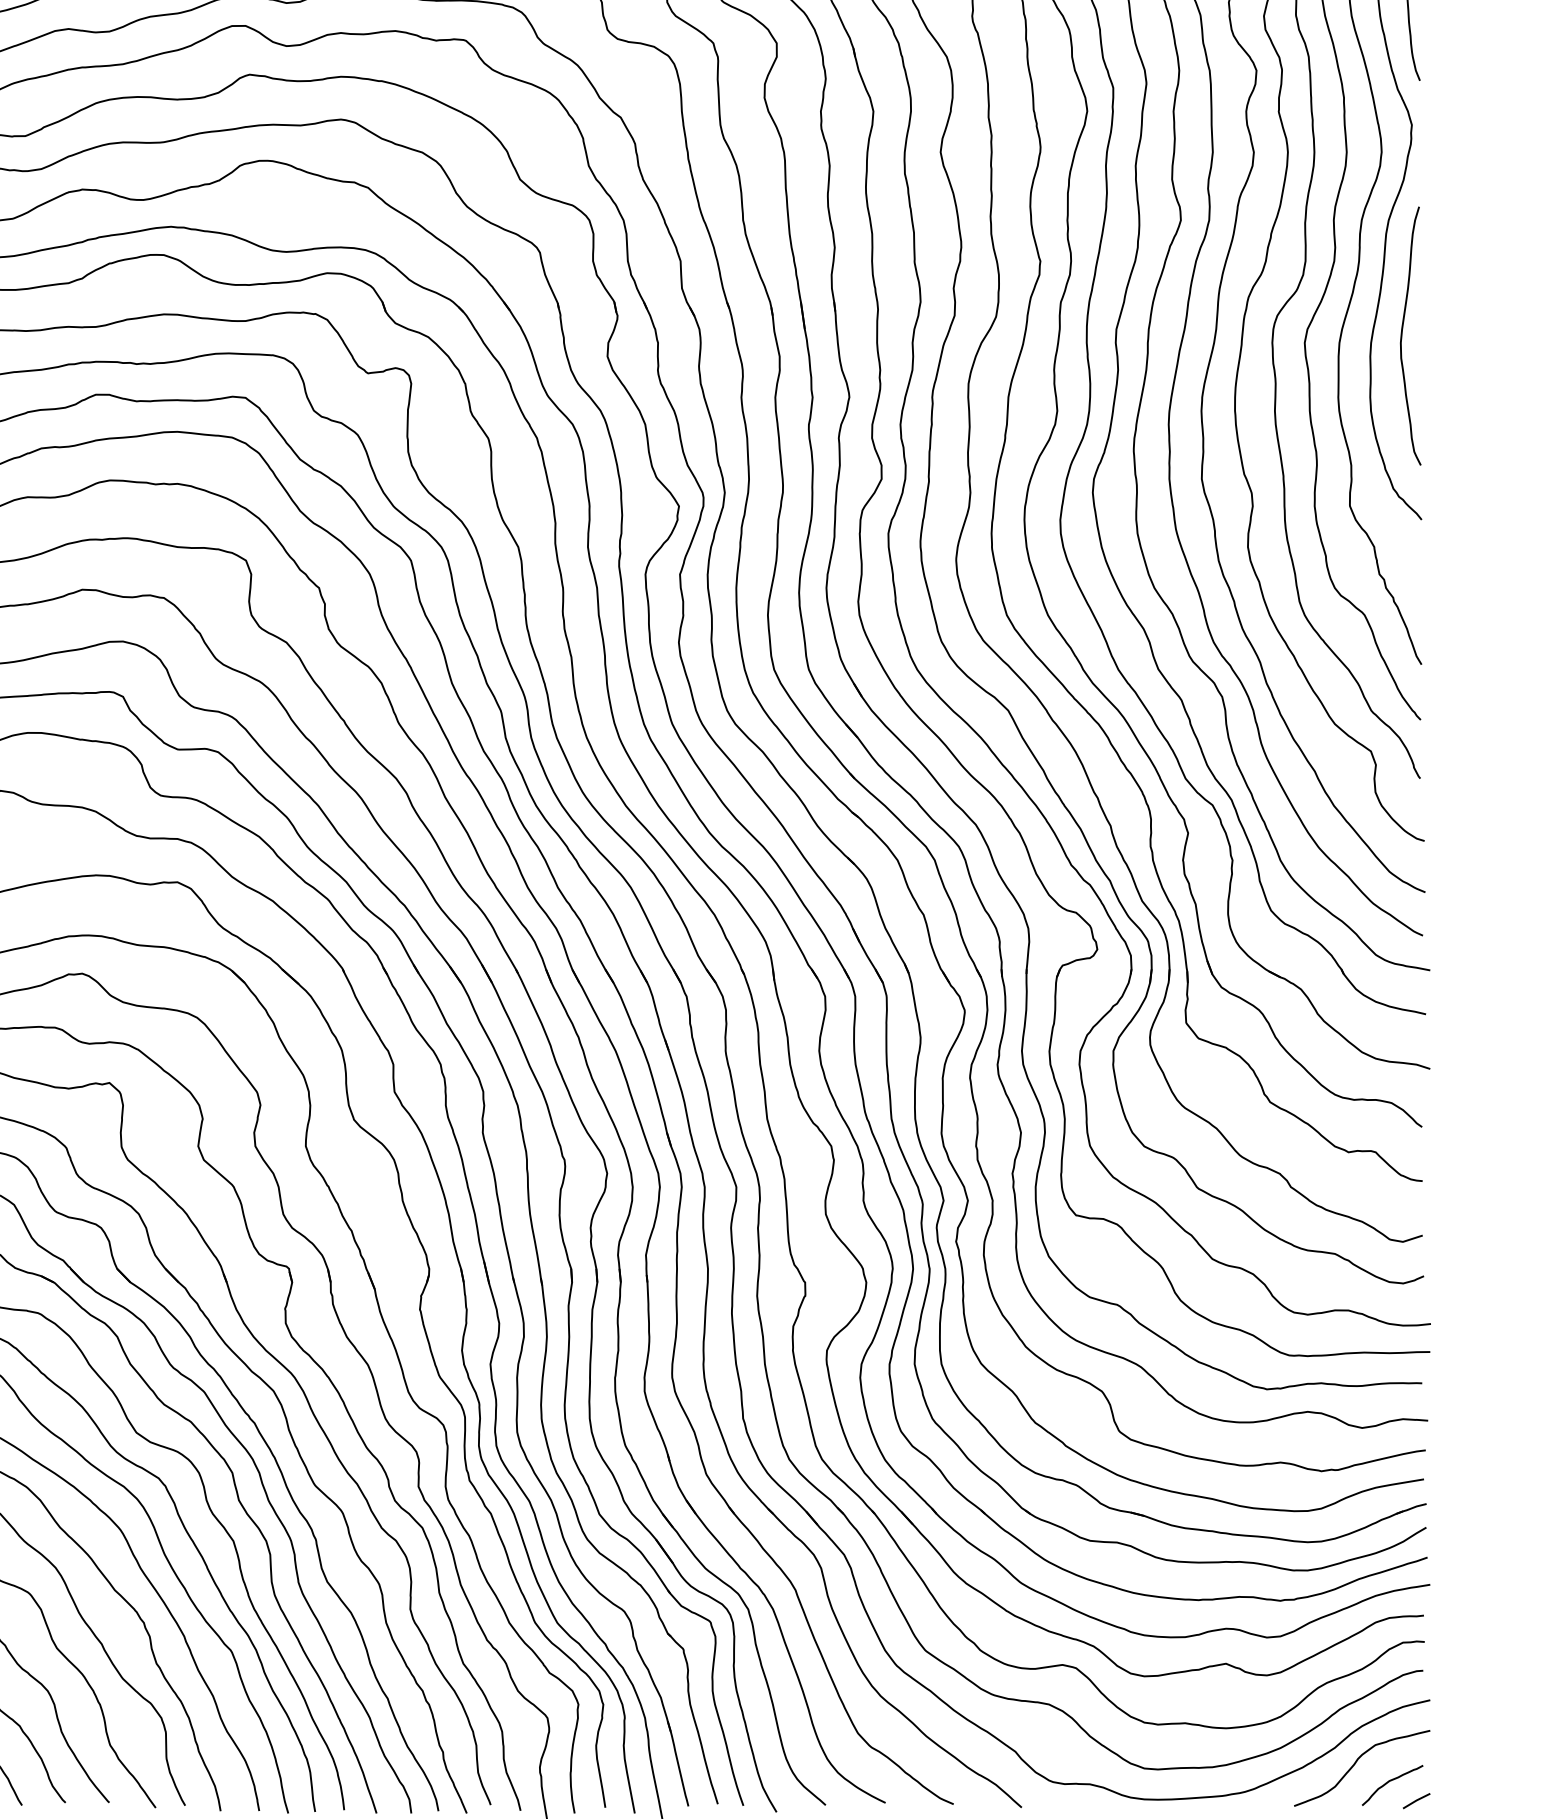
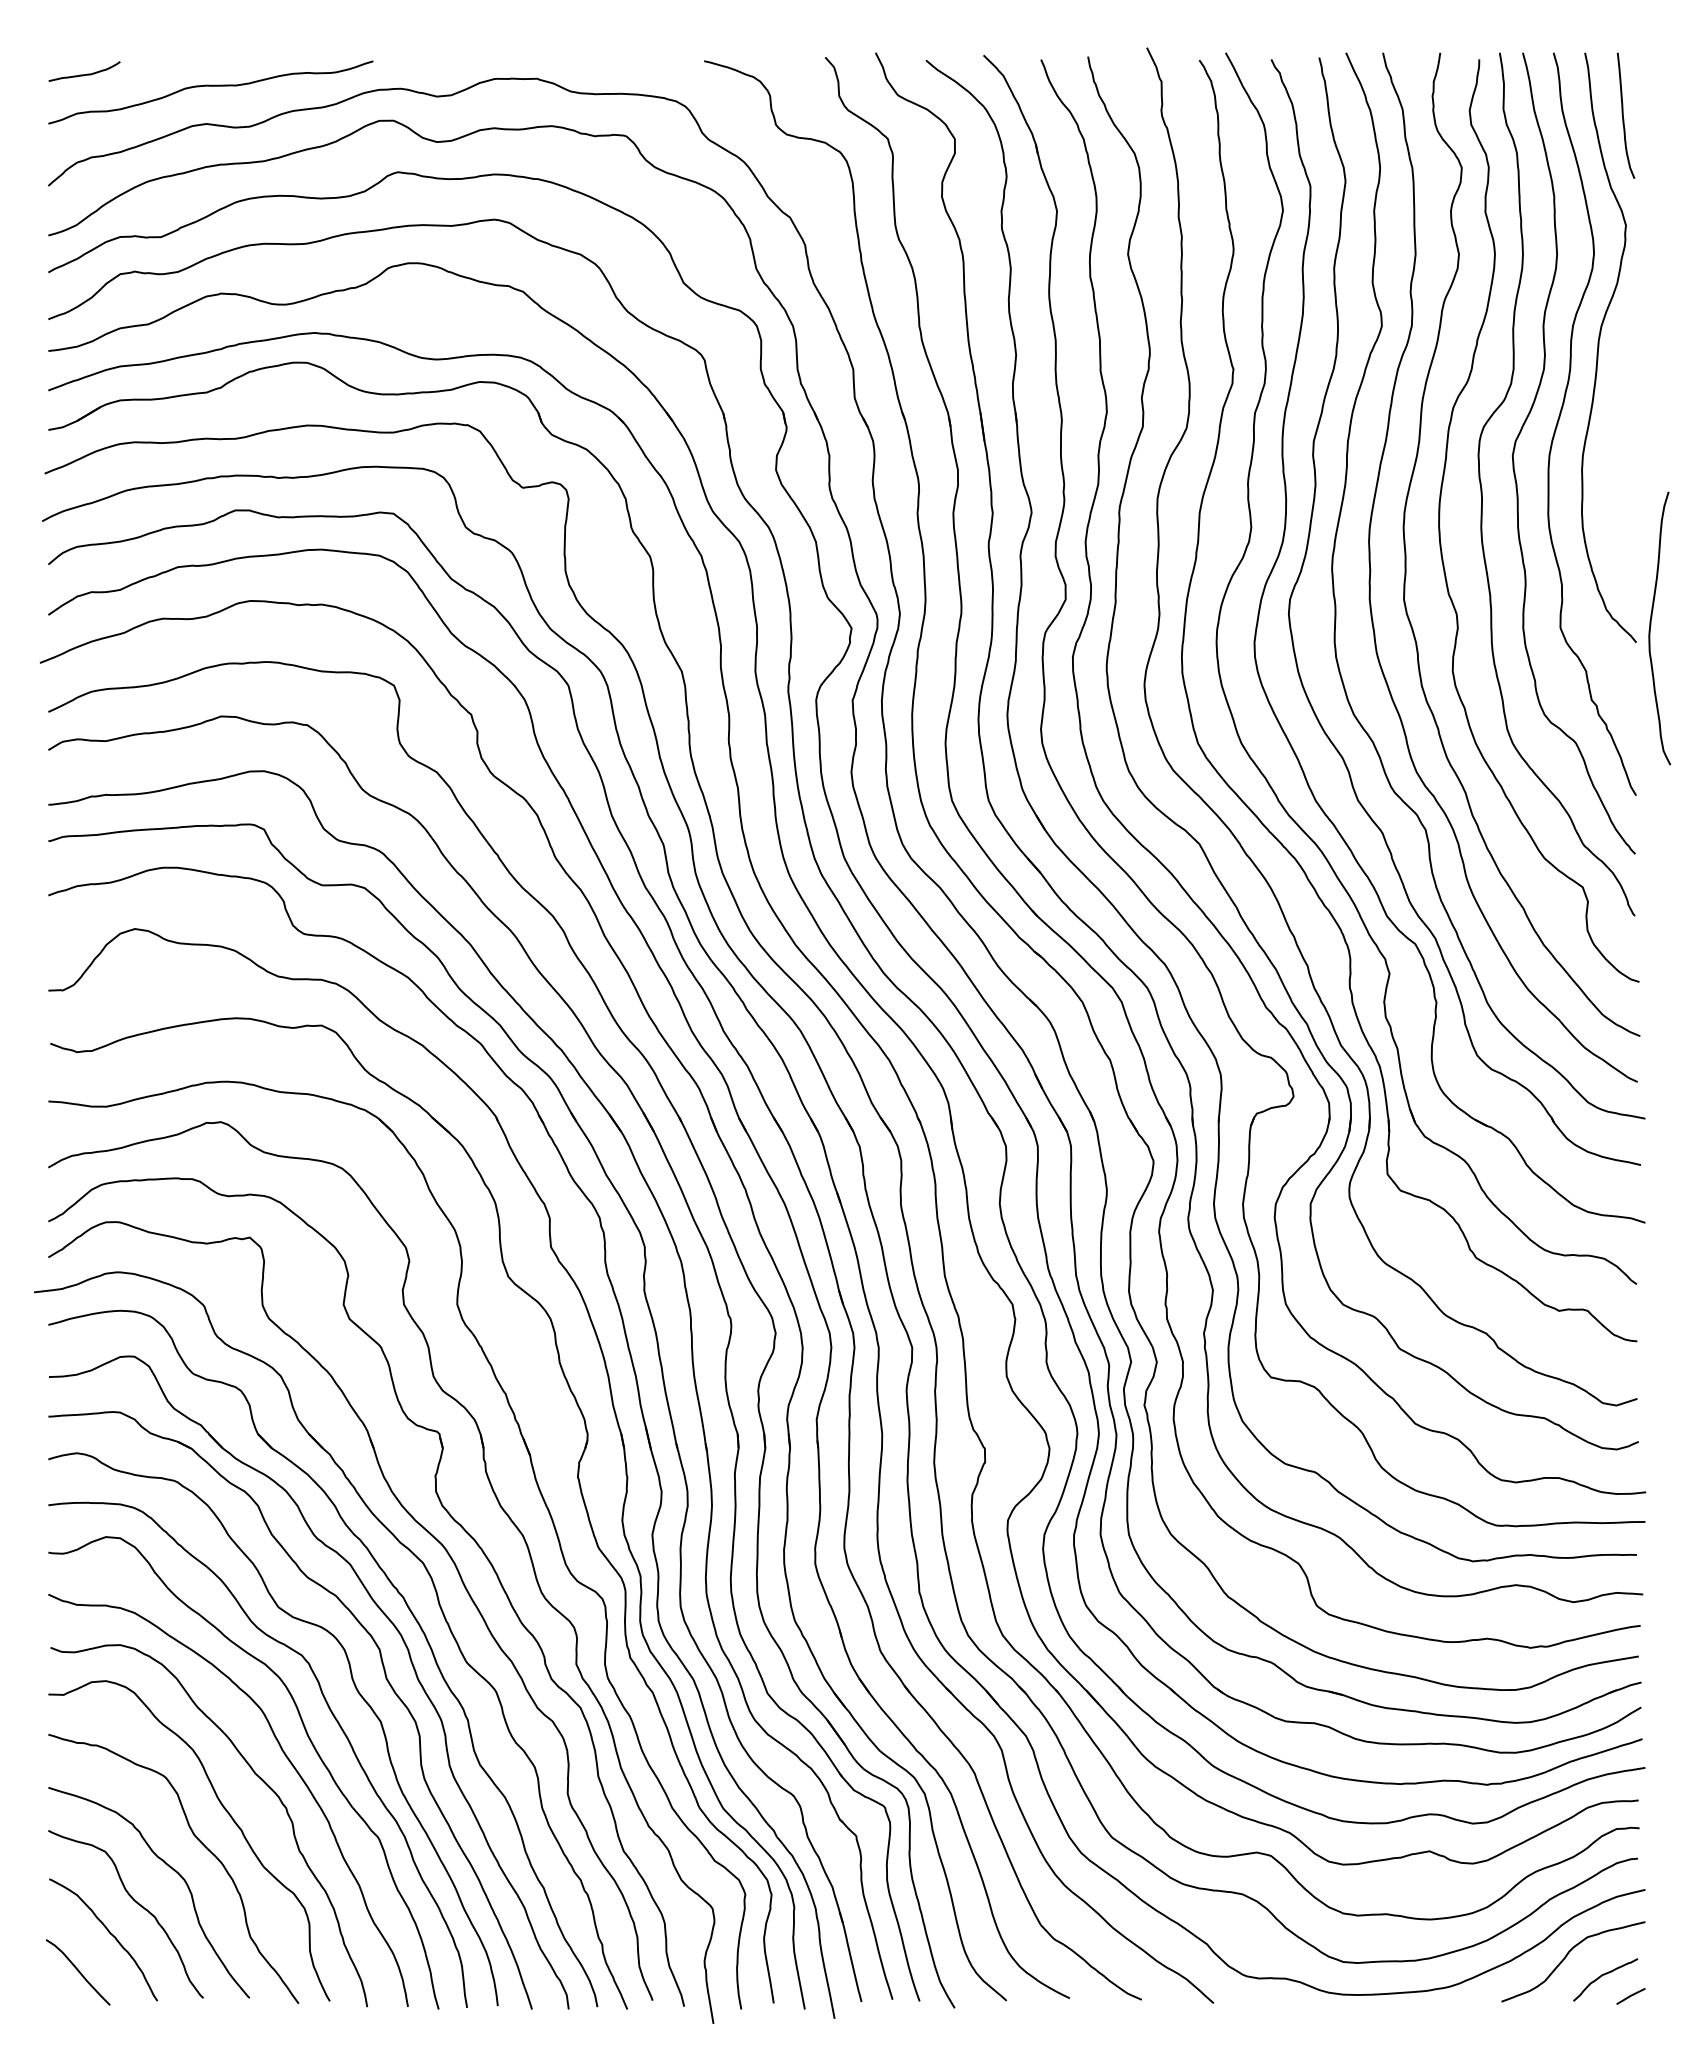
curve: (1402, 333) -> (1651, 625), moved

